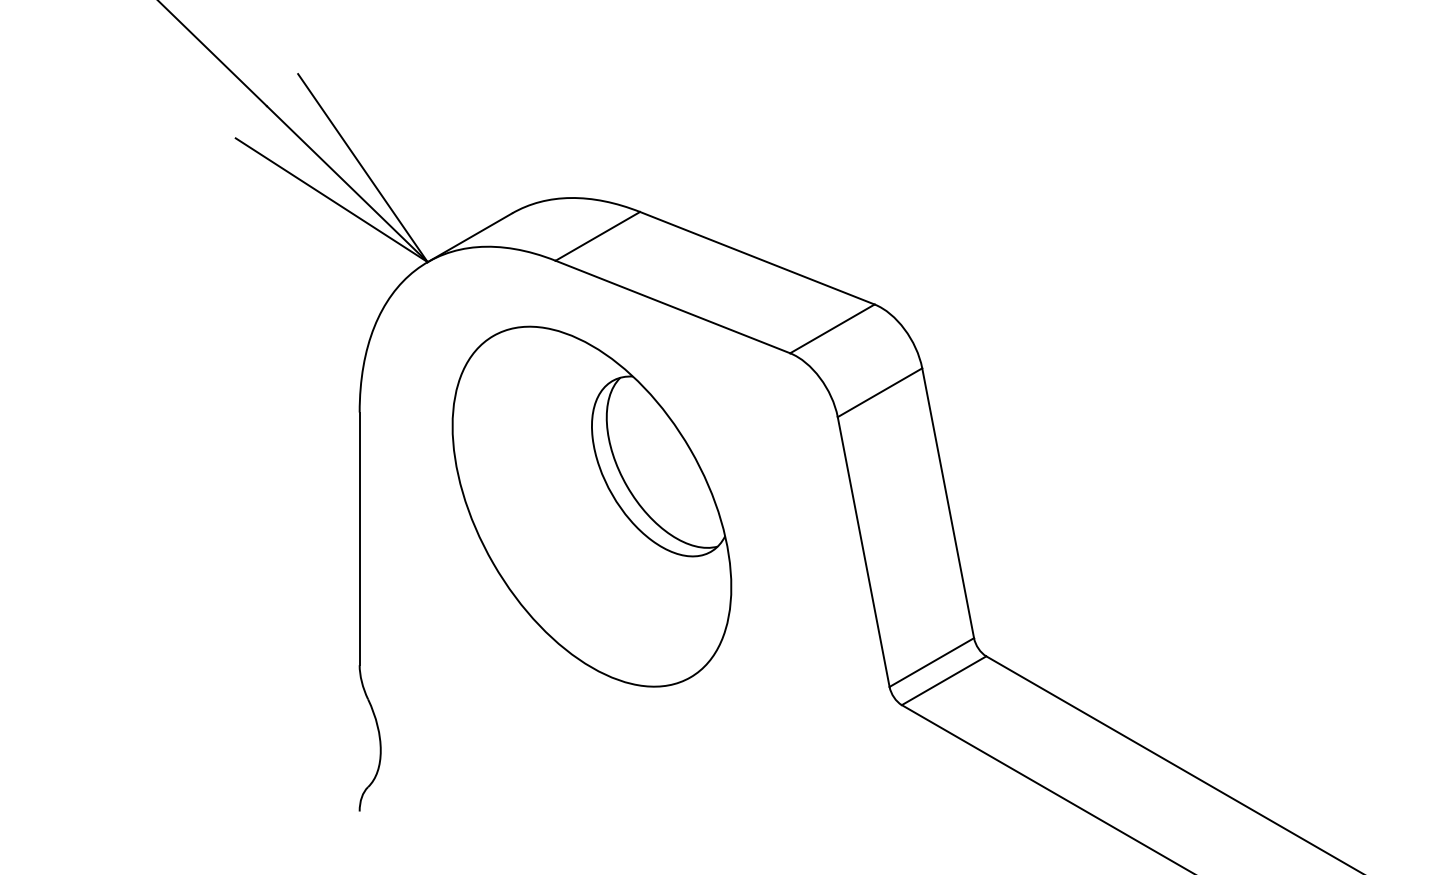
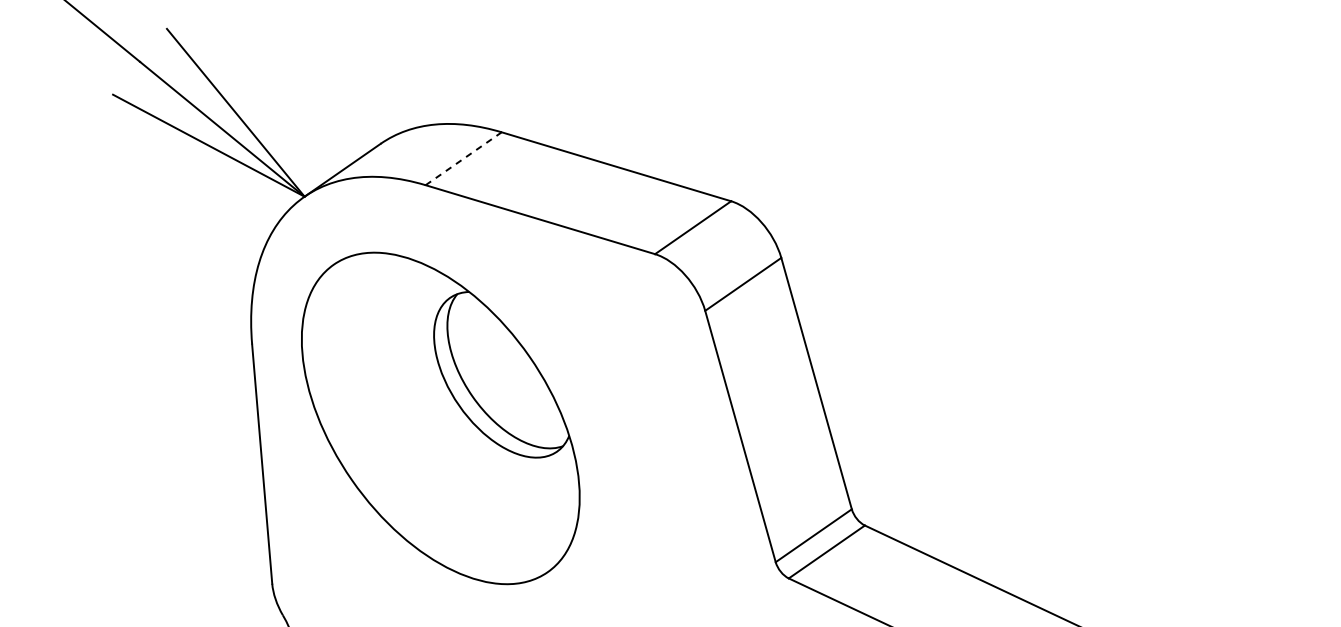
line: (597, 236) -> (463, 158), solid -> dashed
part: (591, 506) -> (440, 418), moved

